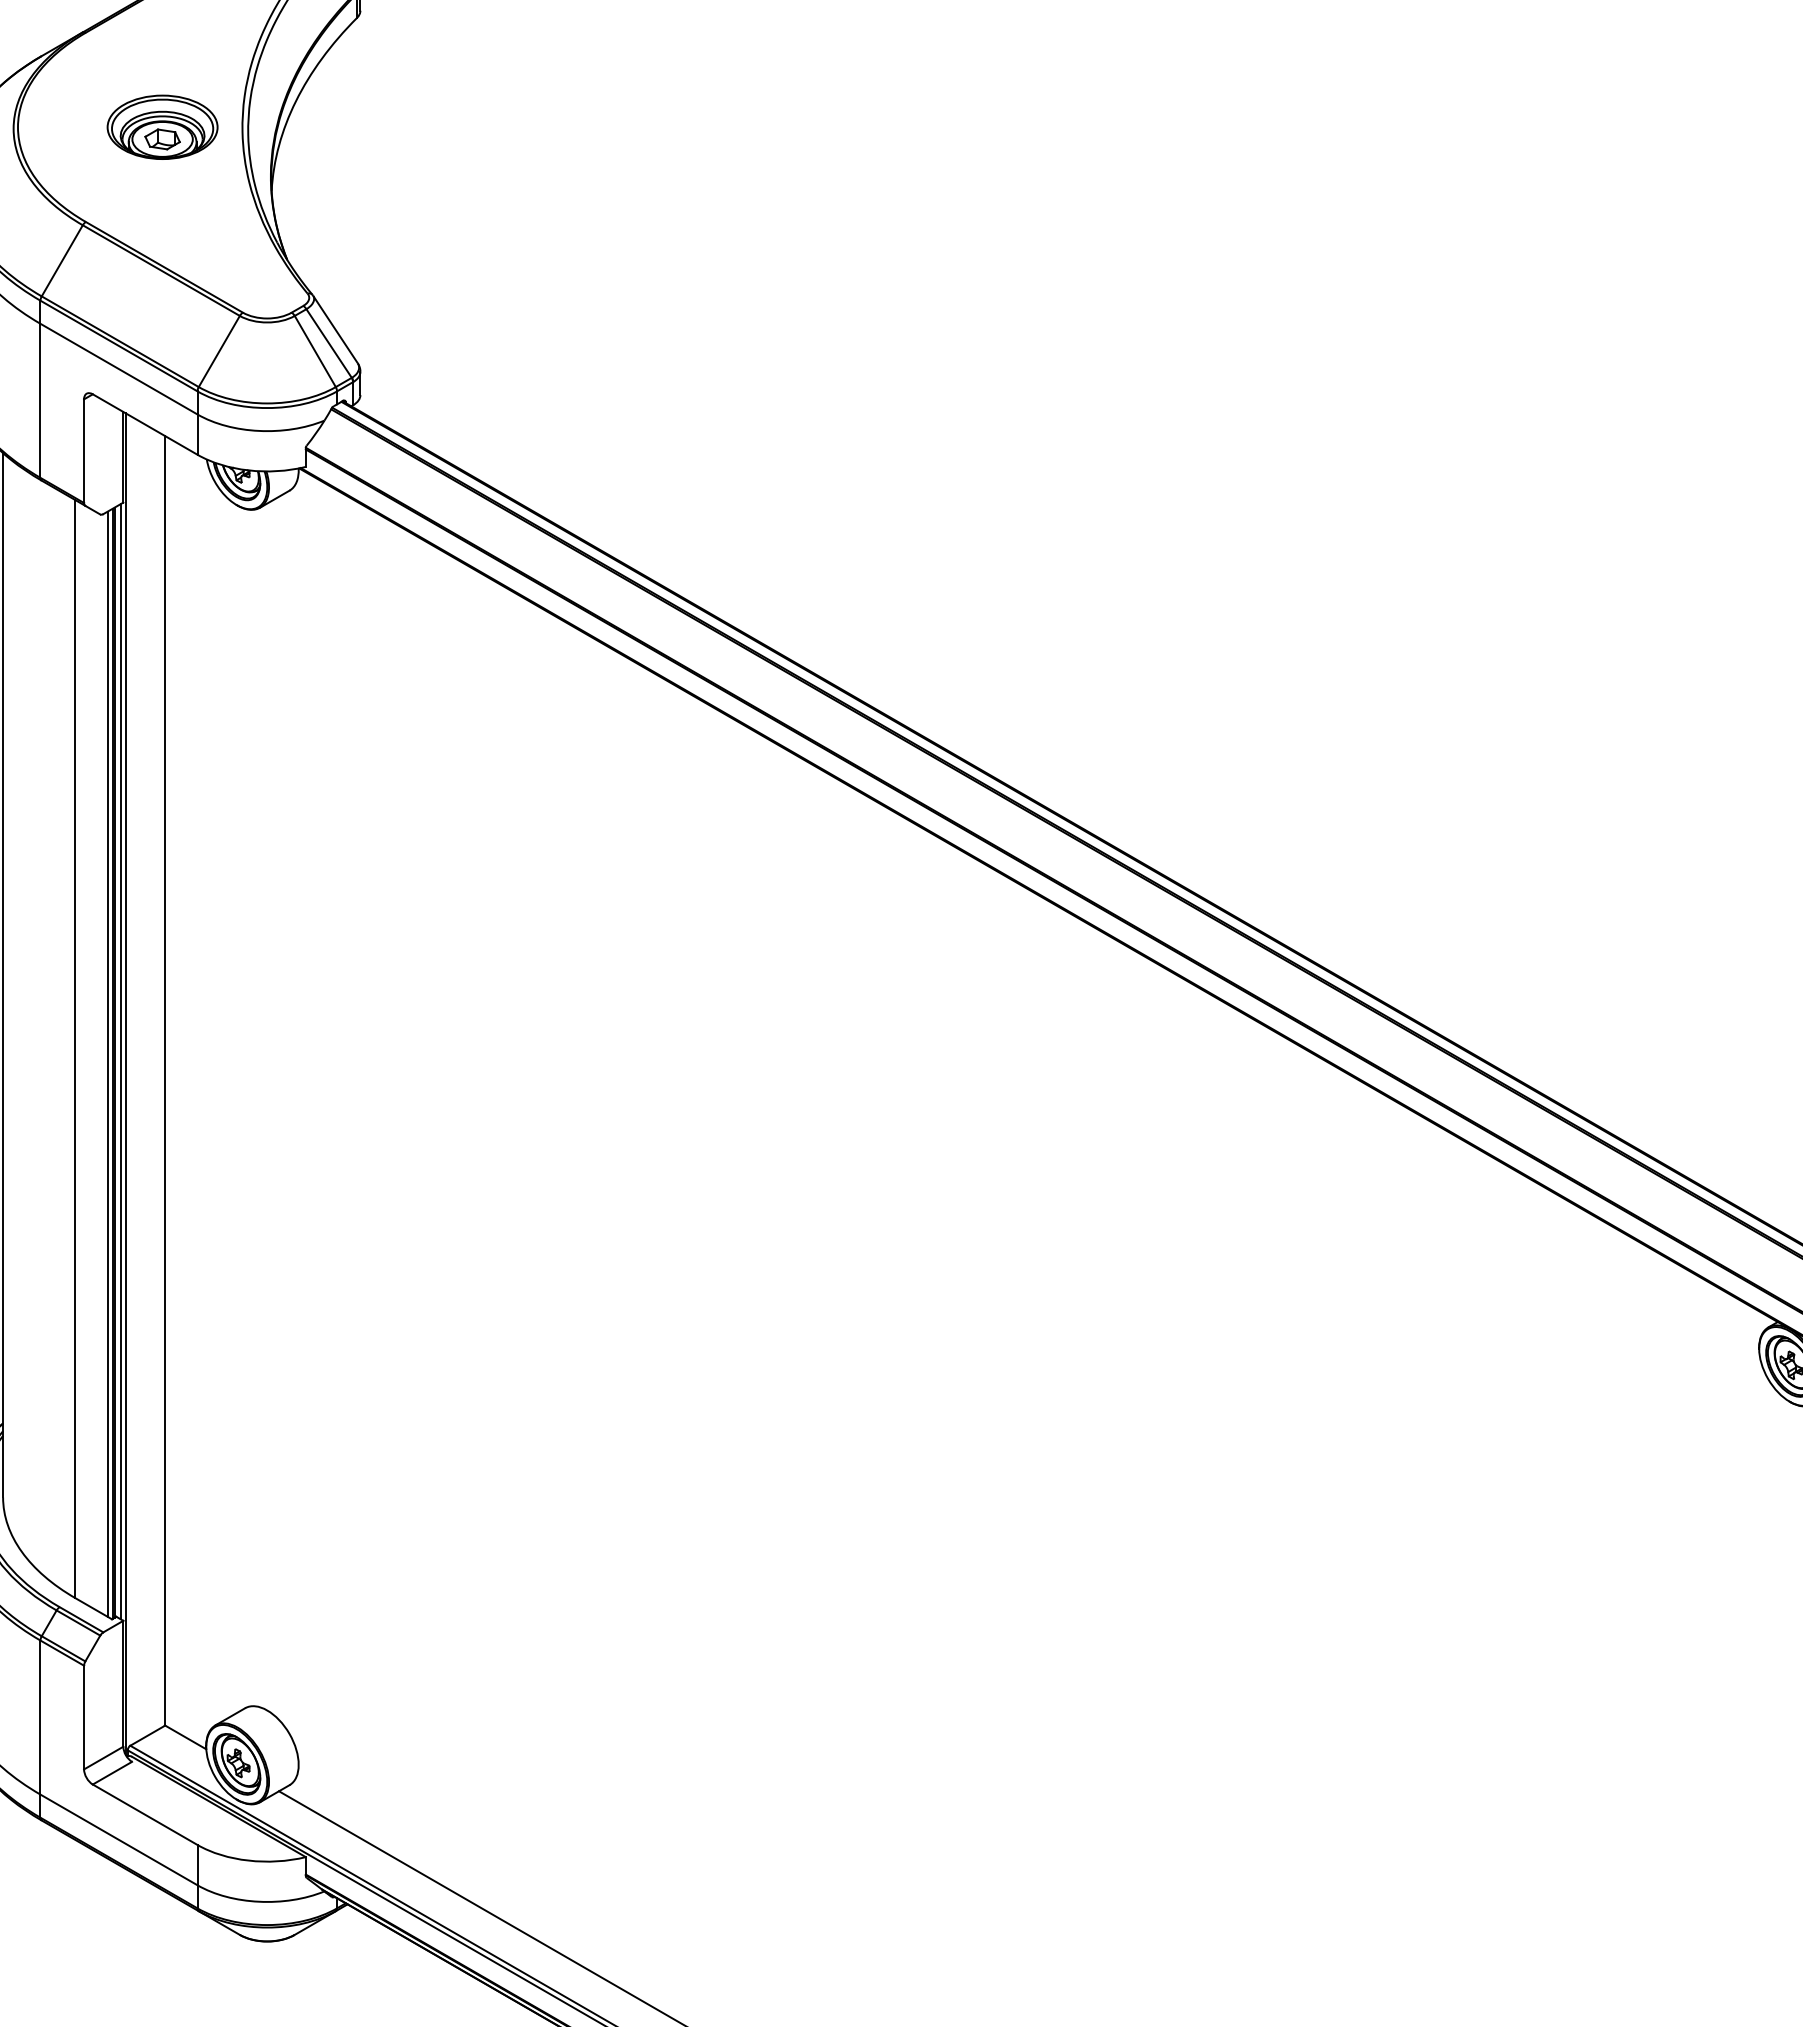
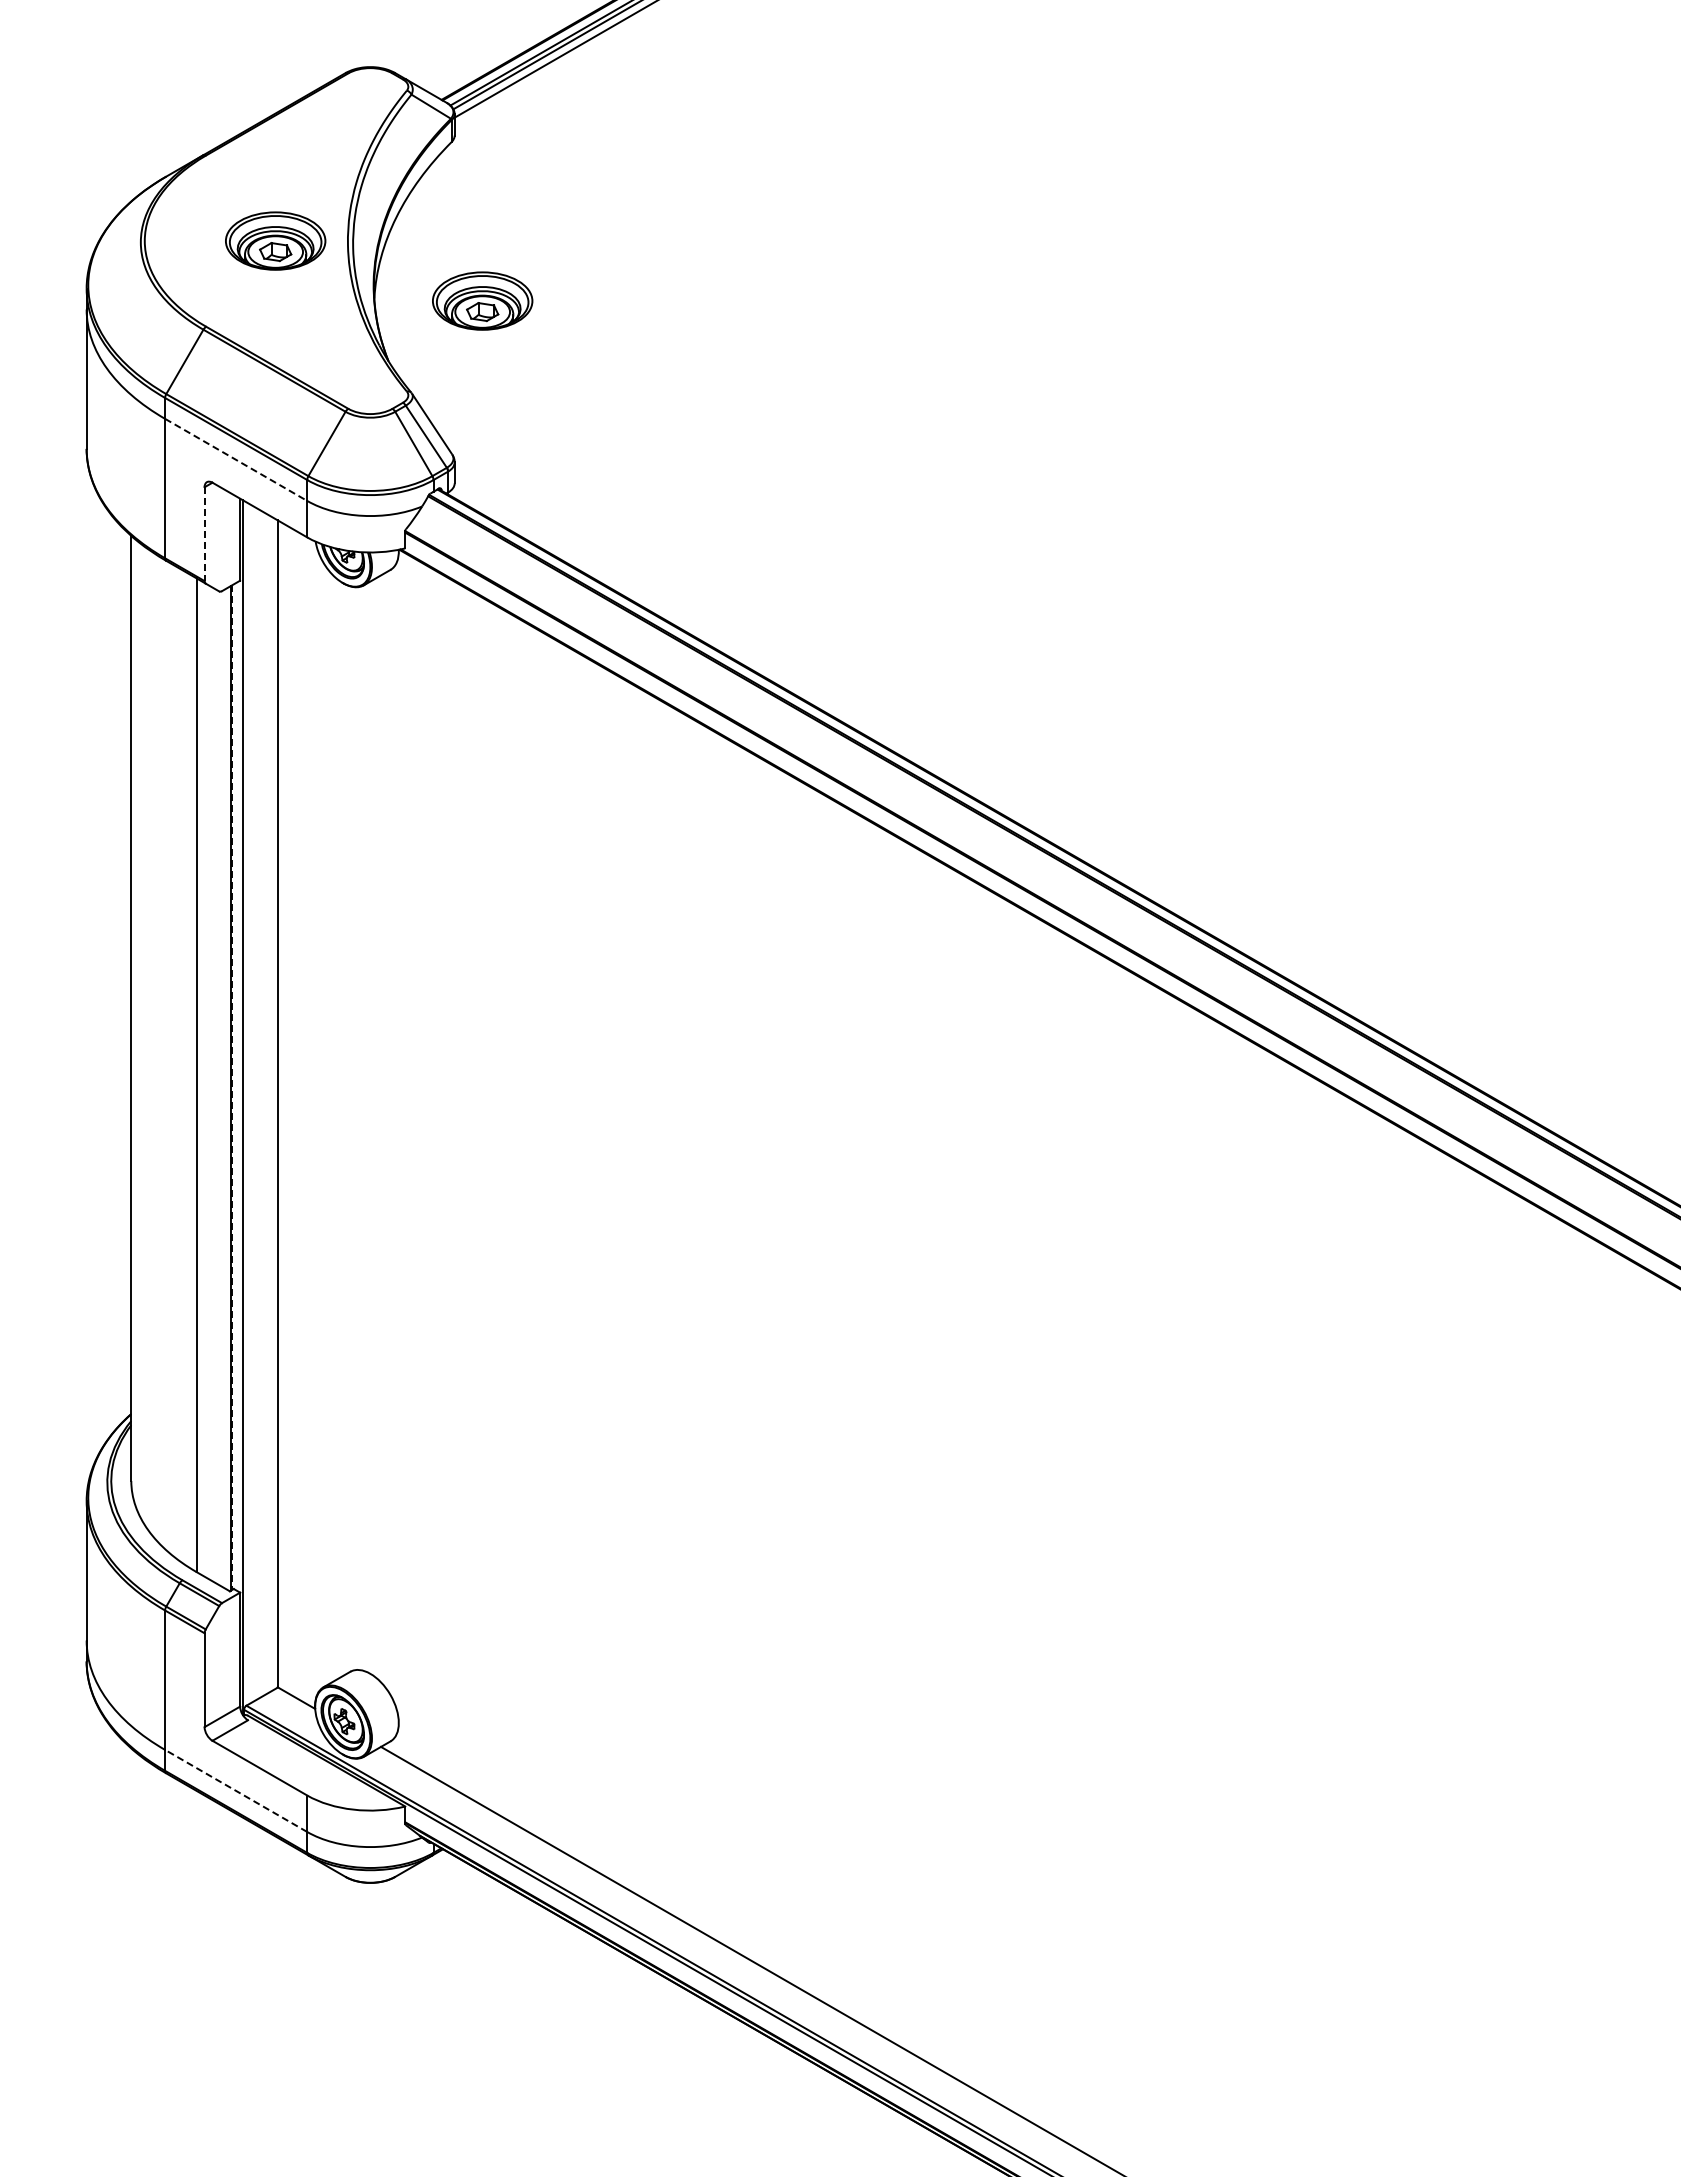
part: (391, 192) -> (482, 300), added
line: (119, 369) -> (236, 460), solid -> dashed
line: (83, 451) -> (204, 534), solid -> dashed
line: (120, 1061) -> (237, 1086), removed
line: (107, 1063) -> (225, 1088), removed
line: (114, 1063) -> (232, 1088), solid -> dashed
line: (118, 1839) -> (235, 1790), solid -> dashed

